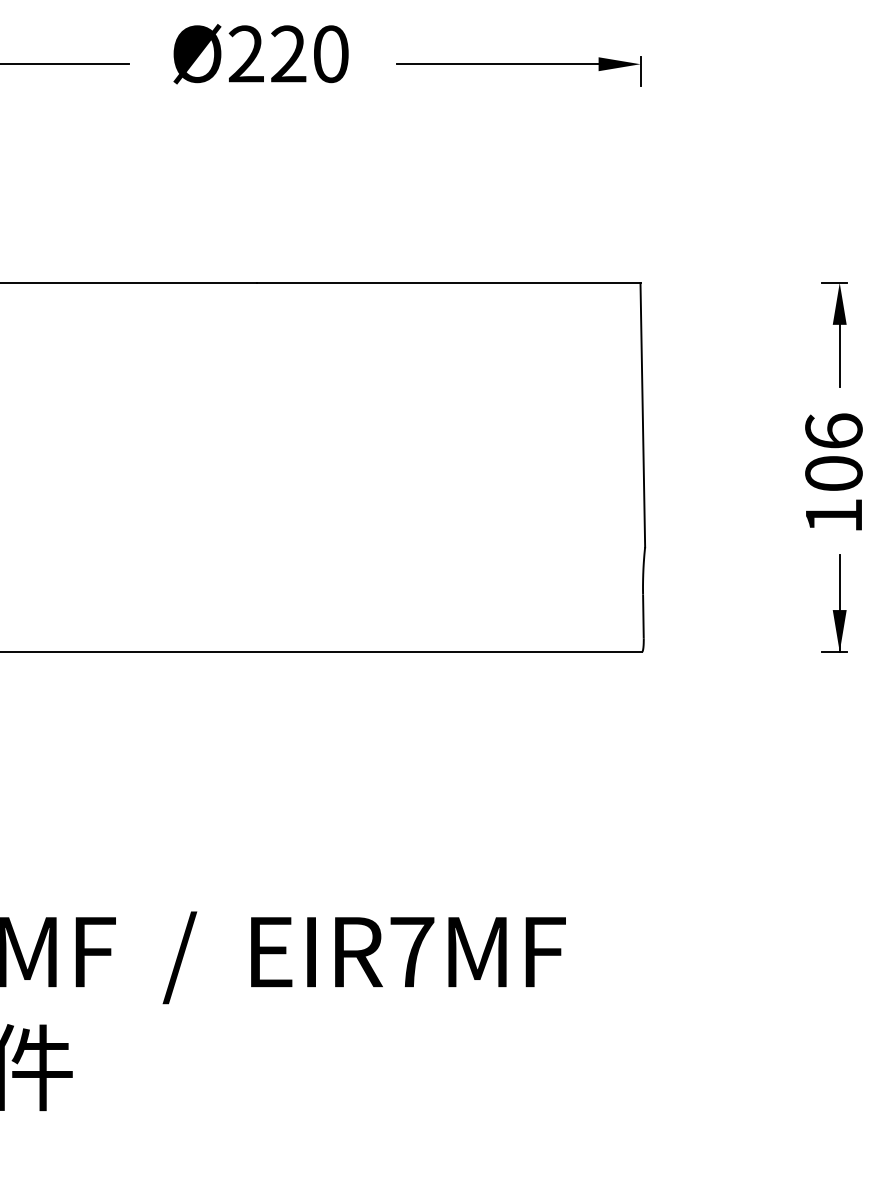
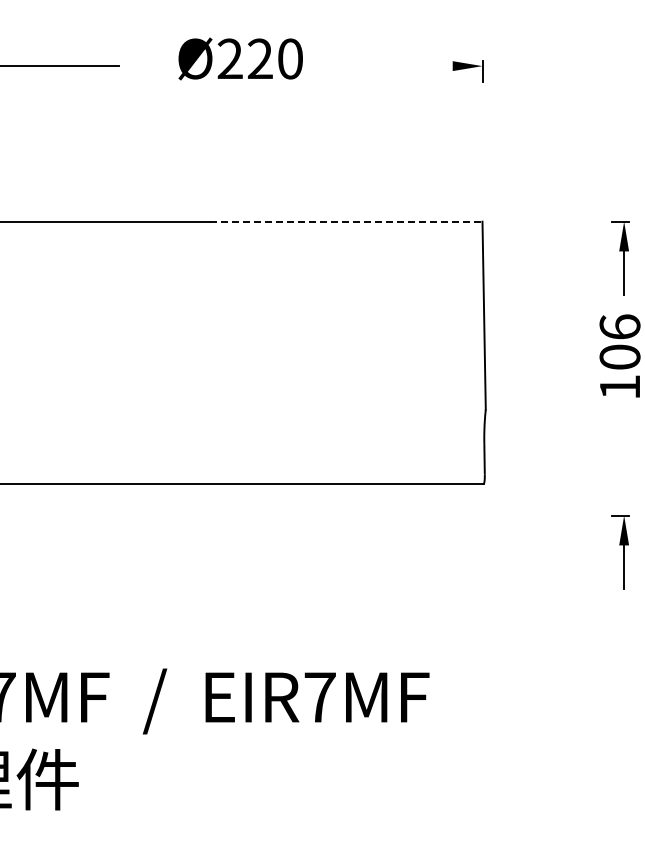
text: (260, 53) -> (240, 58), moved
line: (511, 64) -> (390, 66), removed
line: (449, 282) -> (346, 221), solid -> dashed
part: (834, 603) -> (620, 449), removed
part: (834, 748) -> (620, 552), added

